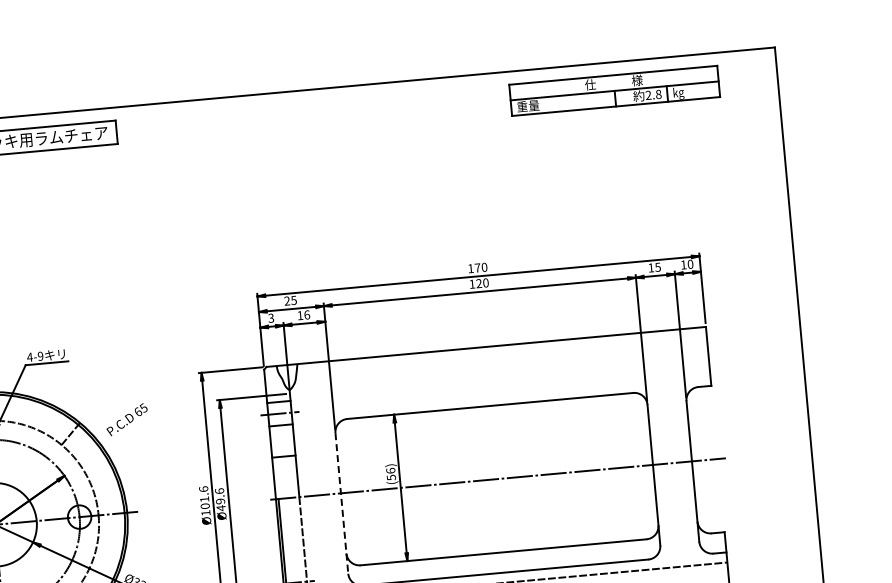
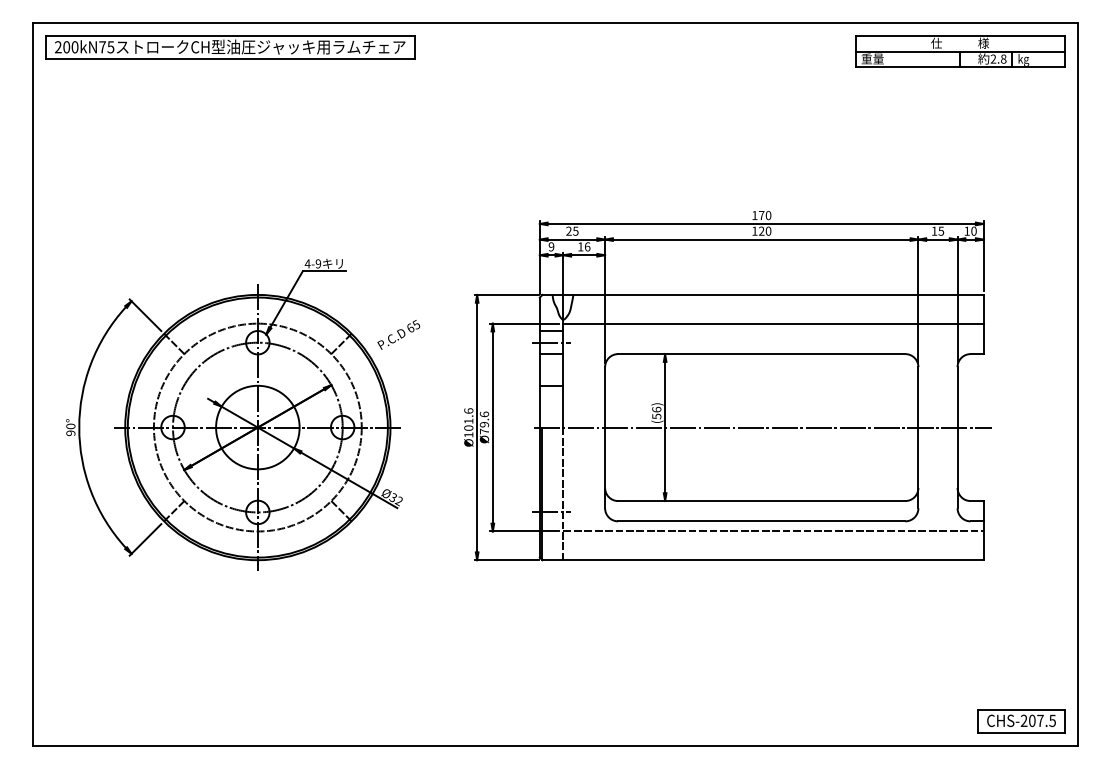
part: (615, 90) -> (960, 51), moved
text: (271, 317) -> (551, 246), 3 -> 9
line: (499, 374) -> (773, 323), added
line: (342, 503) -> (605, 437), dashed -> solid
text: (221, 508) -> (484, 431), Ø49.6 -> Ø79.6

